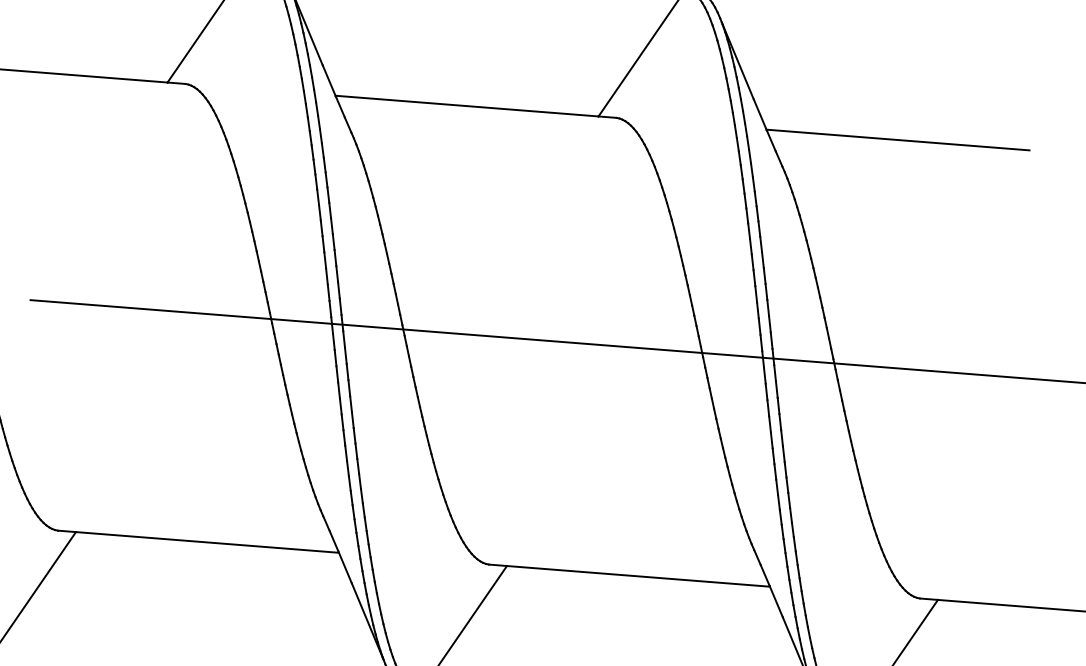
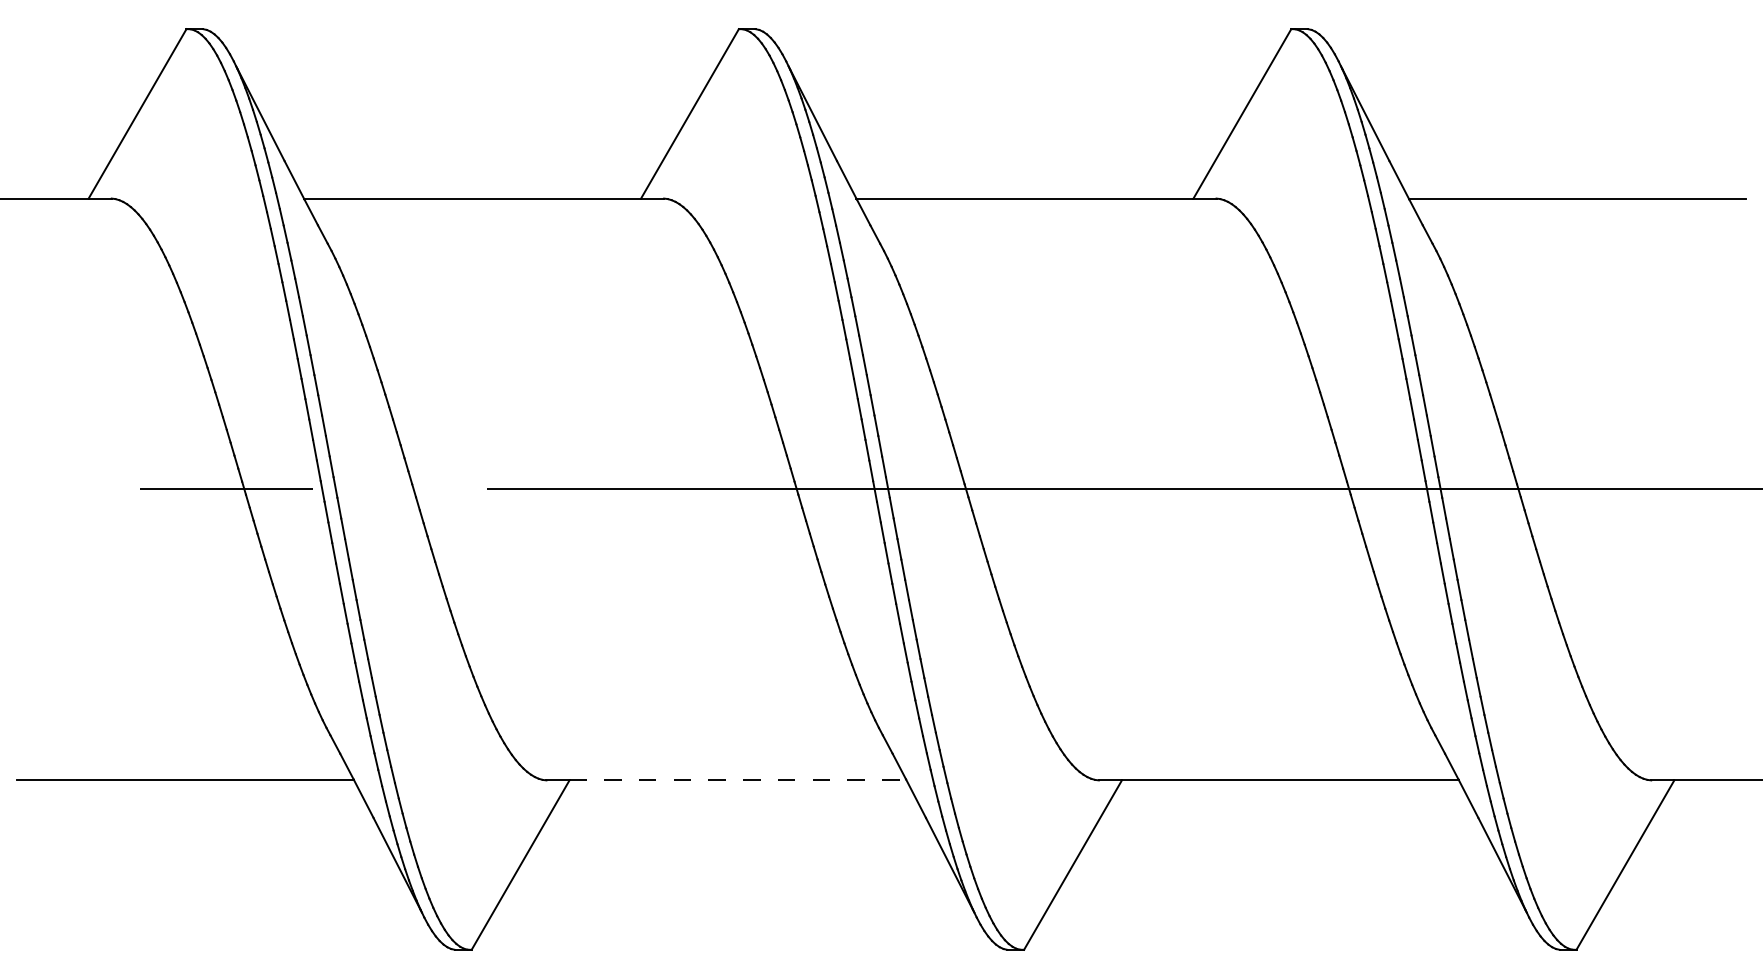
line: (207, 542) -> (738, 780), solid -> dashed

